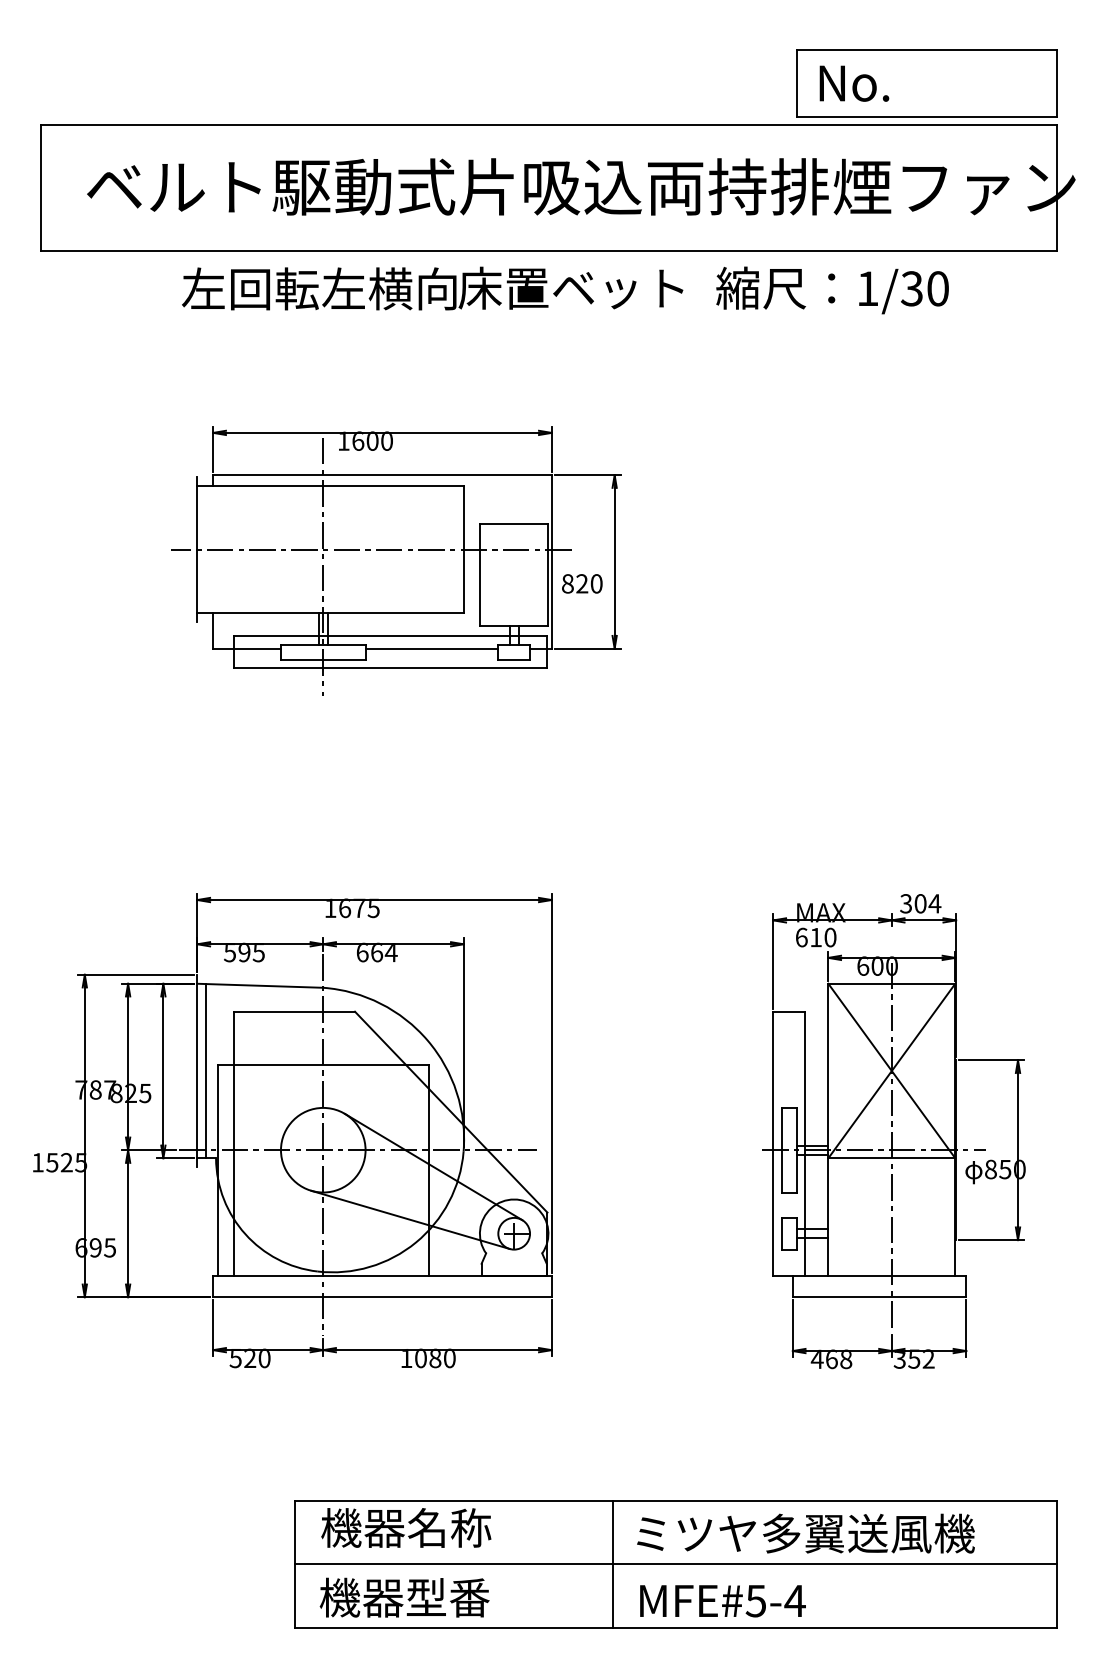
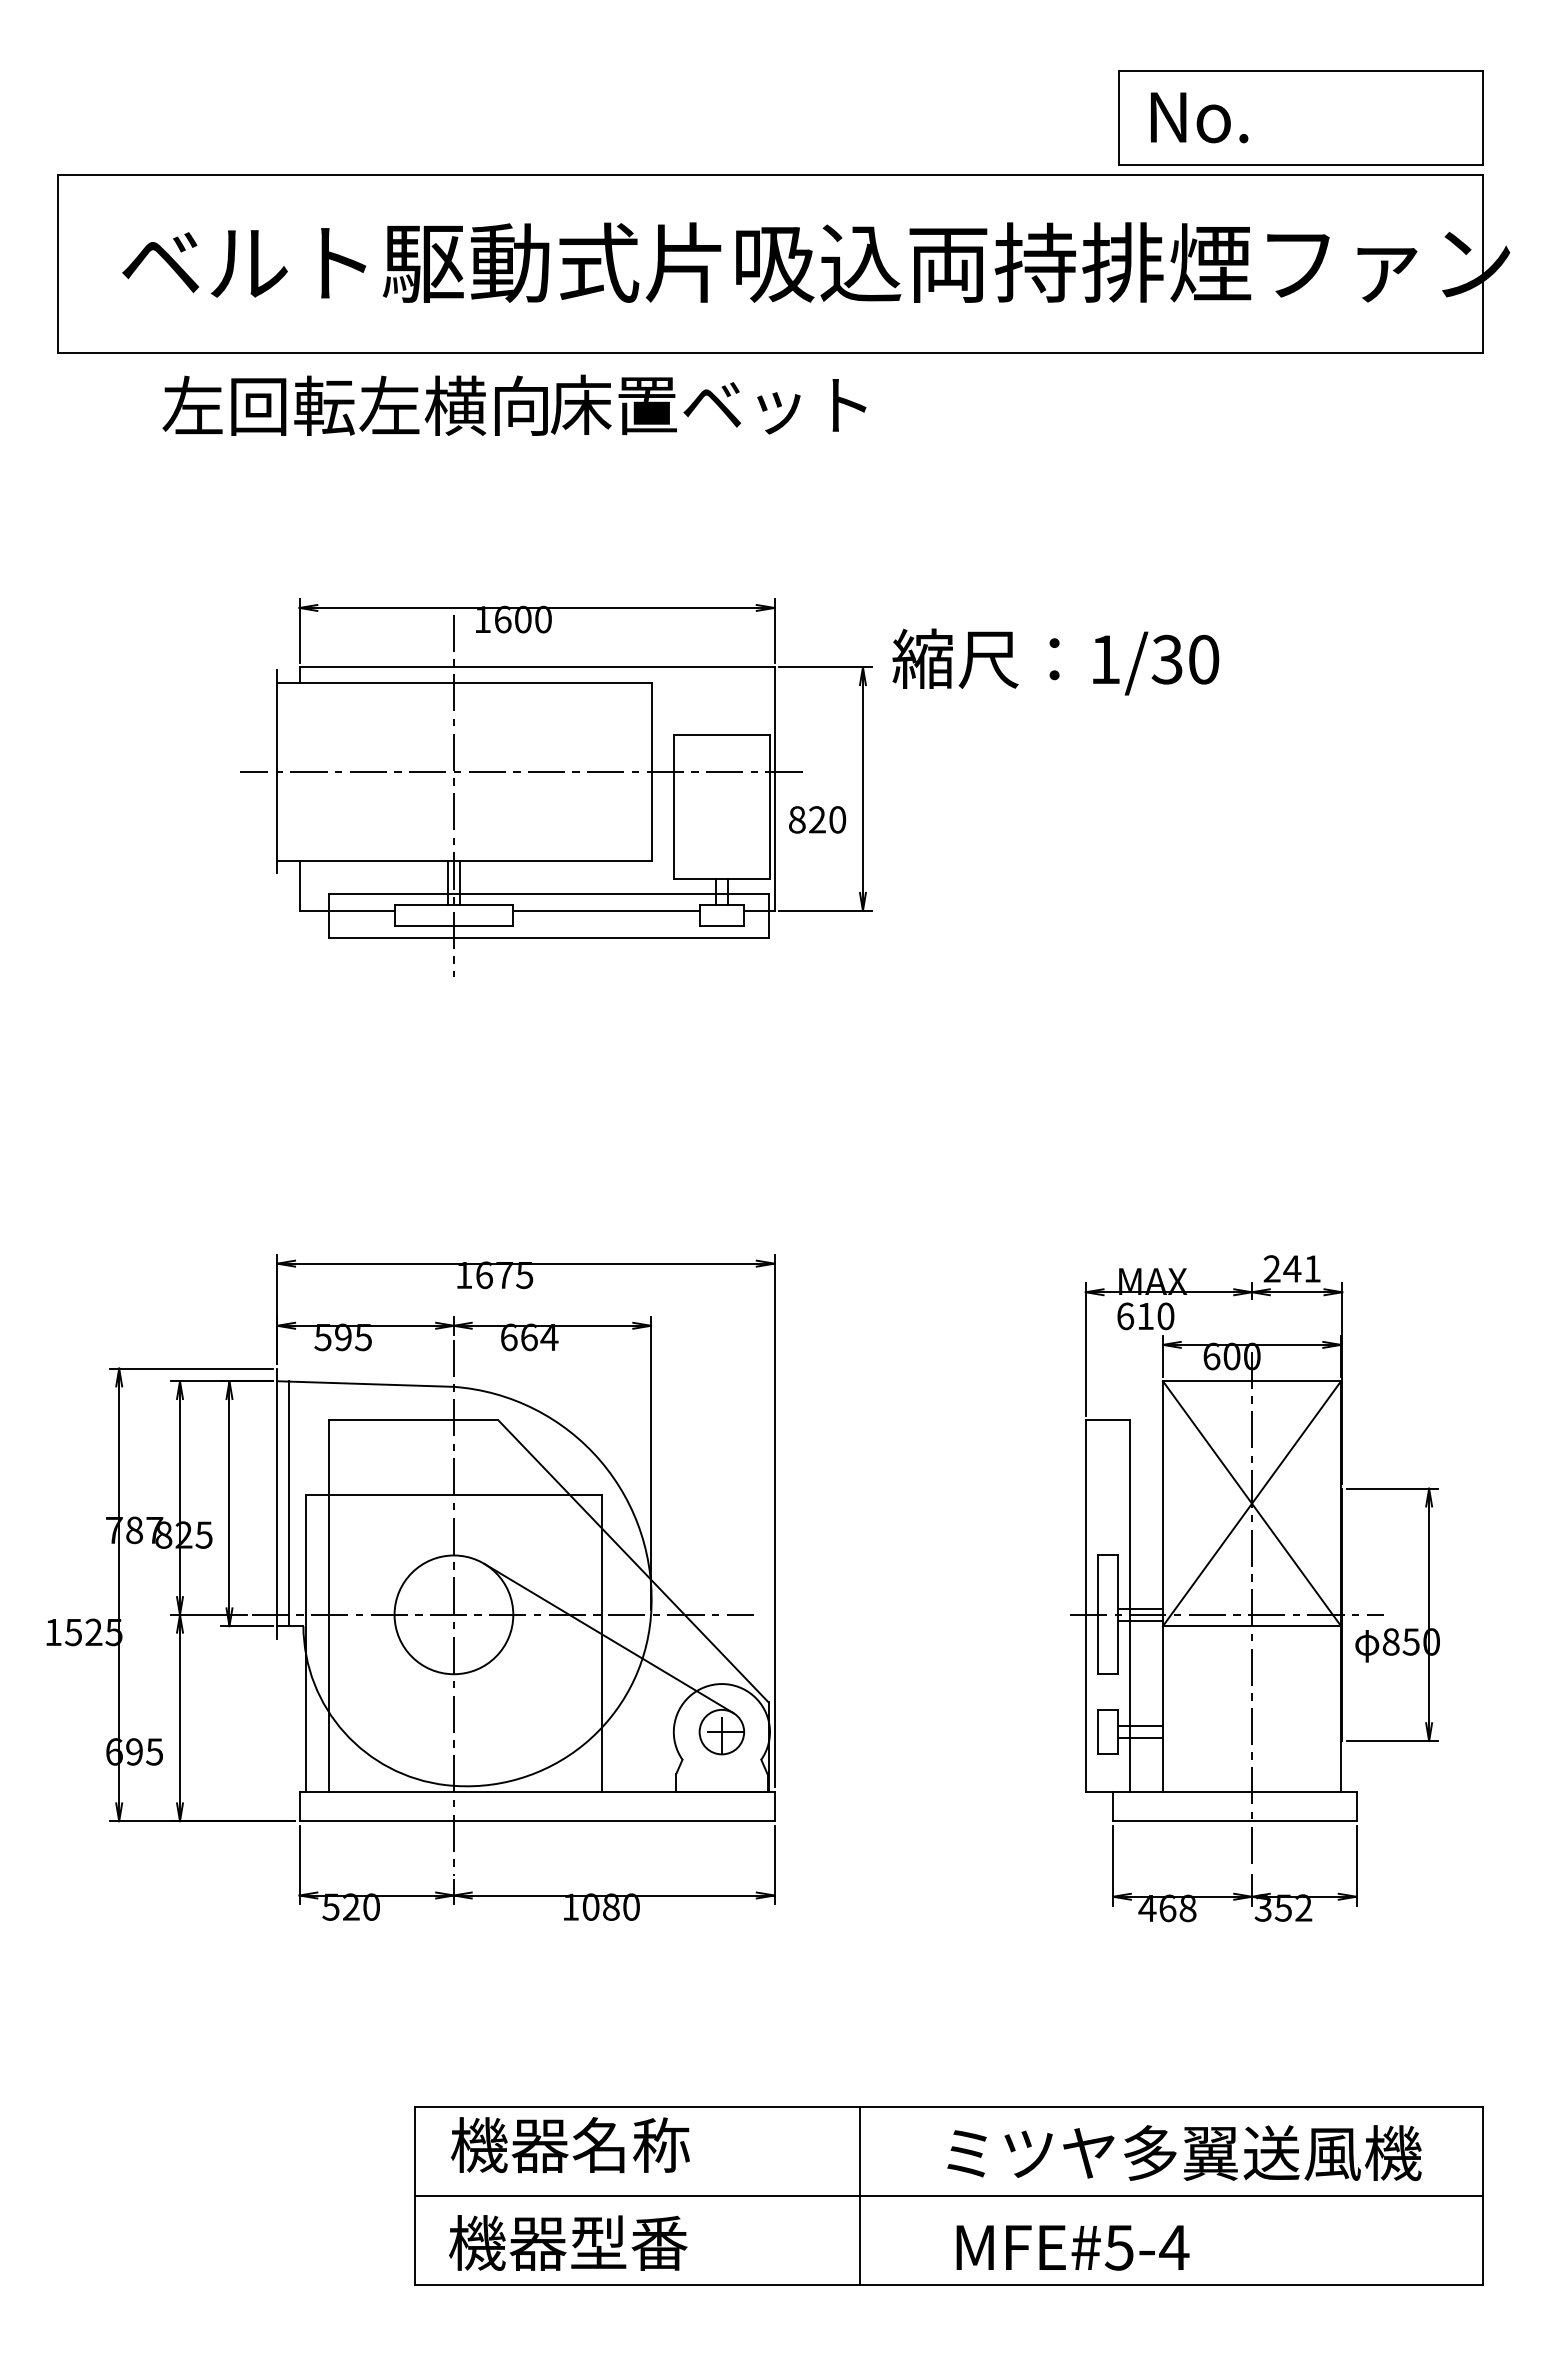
text: (432, 287) -> (514, 404), moved
text: (832, 290) -> (1055, 661), moved
text: (920, 903) -> (1292, 1268), 304 -> 241
line: (410, 1219) -> (576, 1712), removed
text: (805, 1533) -> (1184, 2153), moved
text: (722, 1600) -> (1072, 2247), moved

